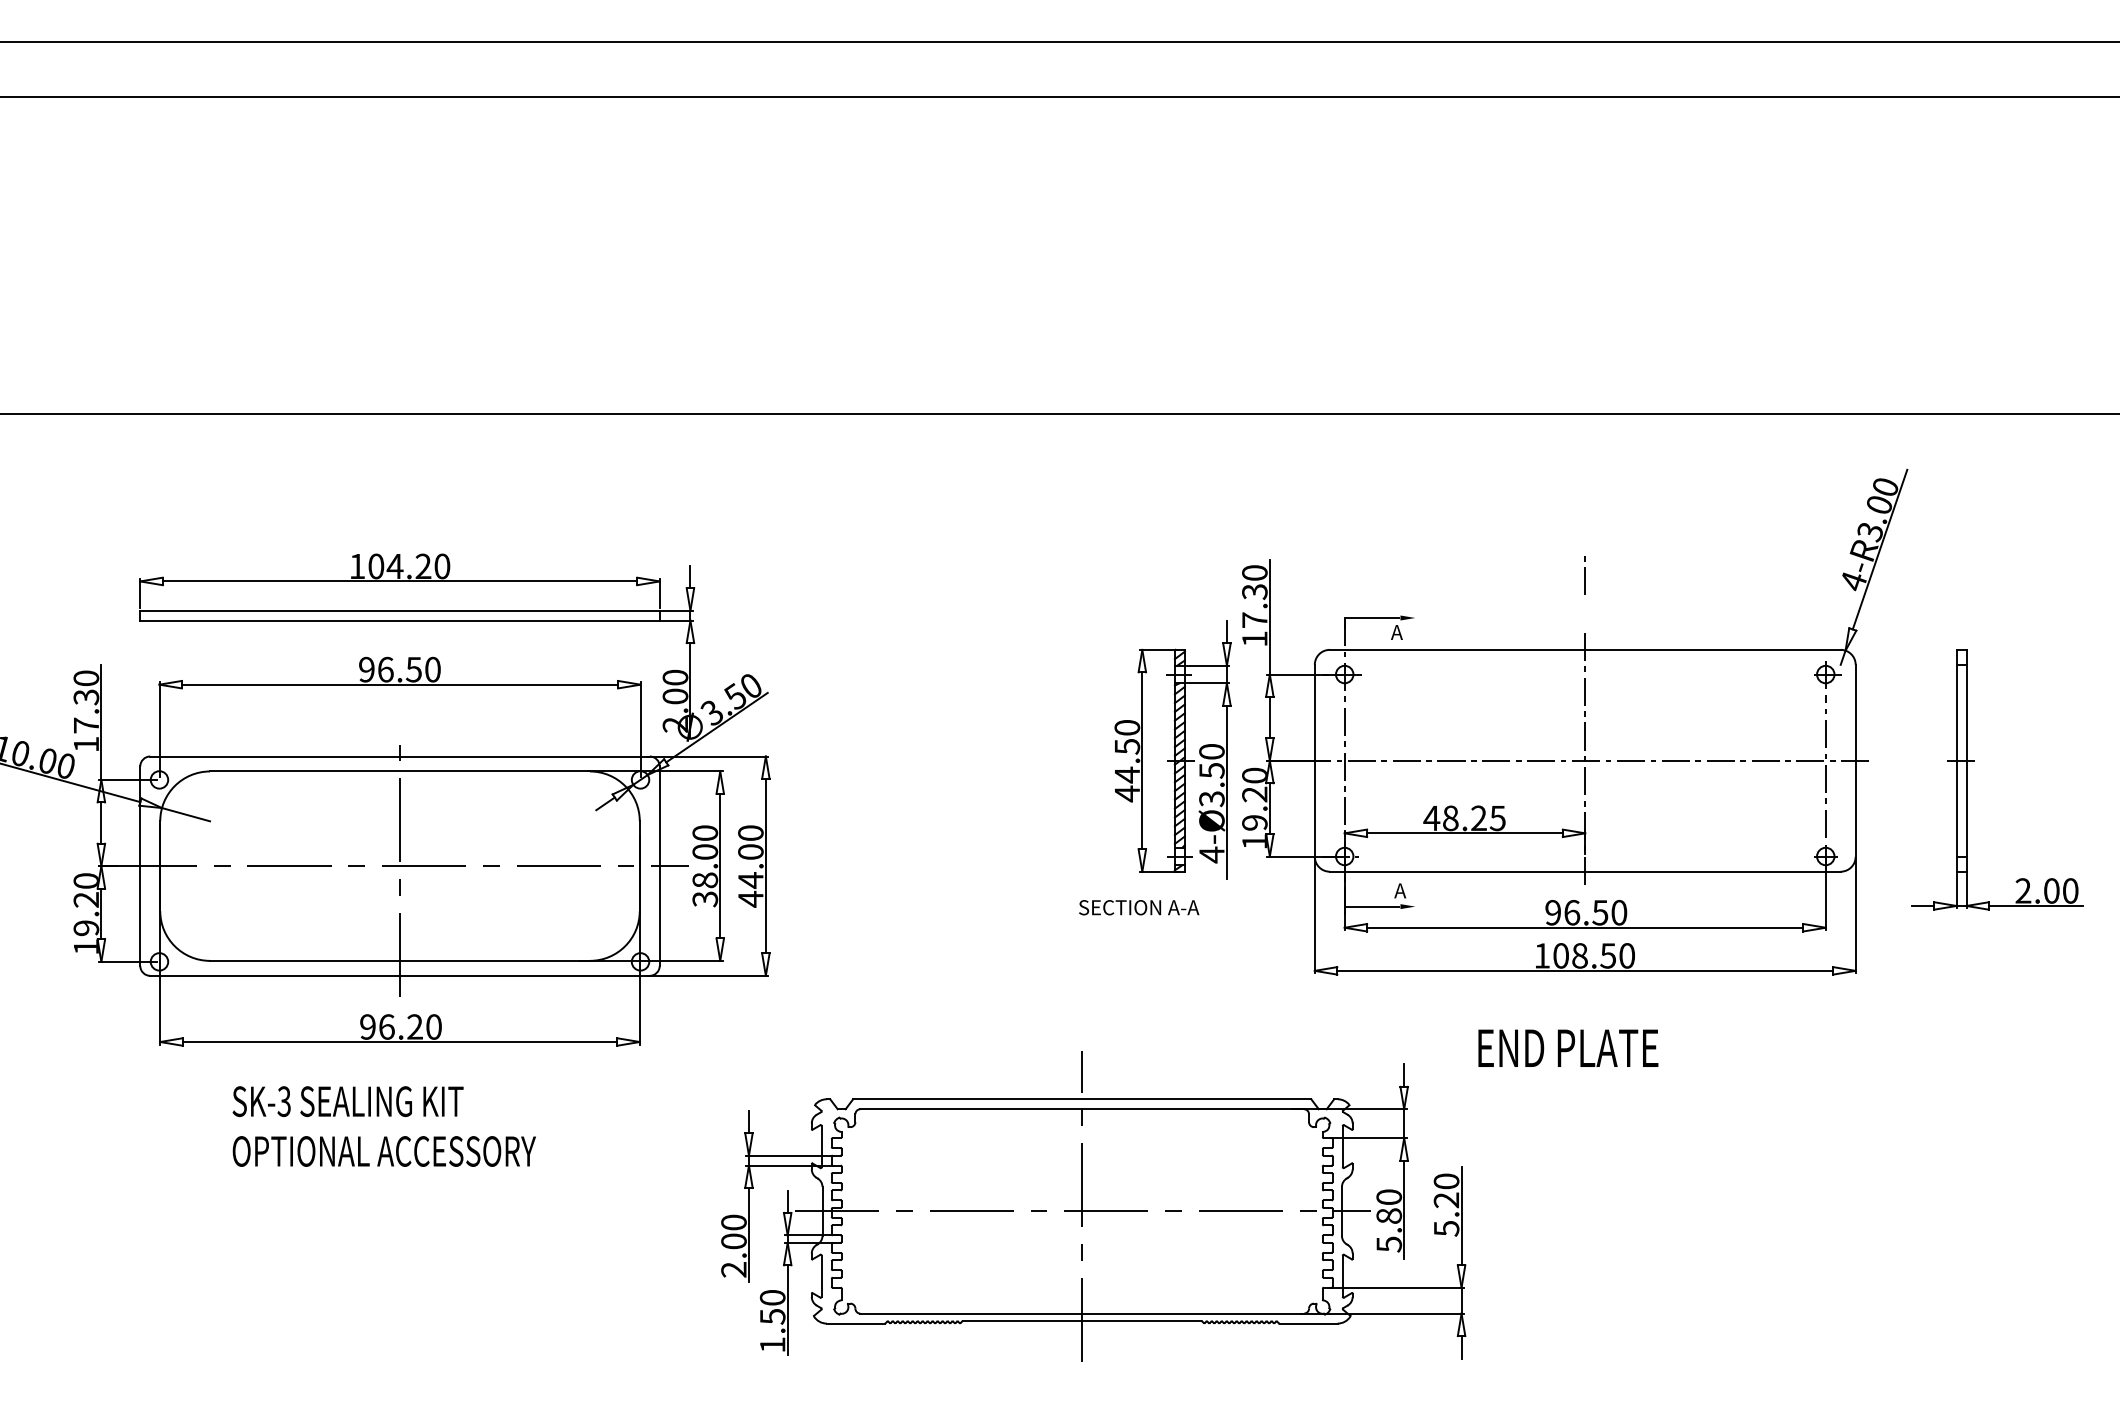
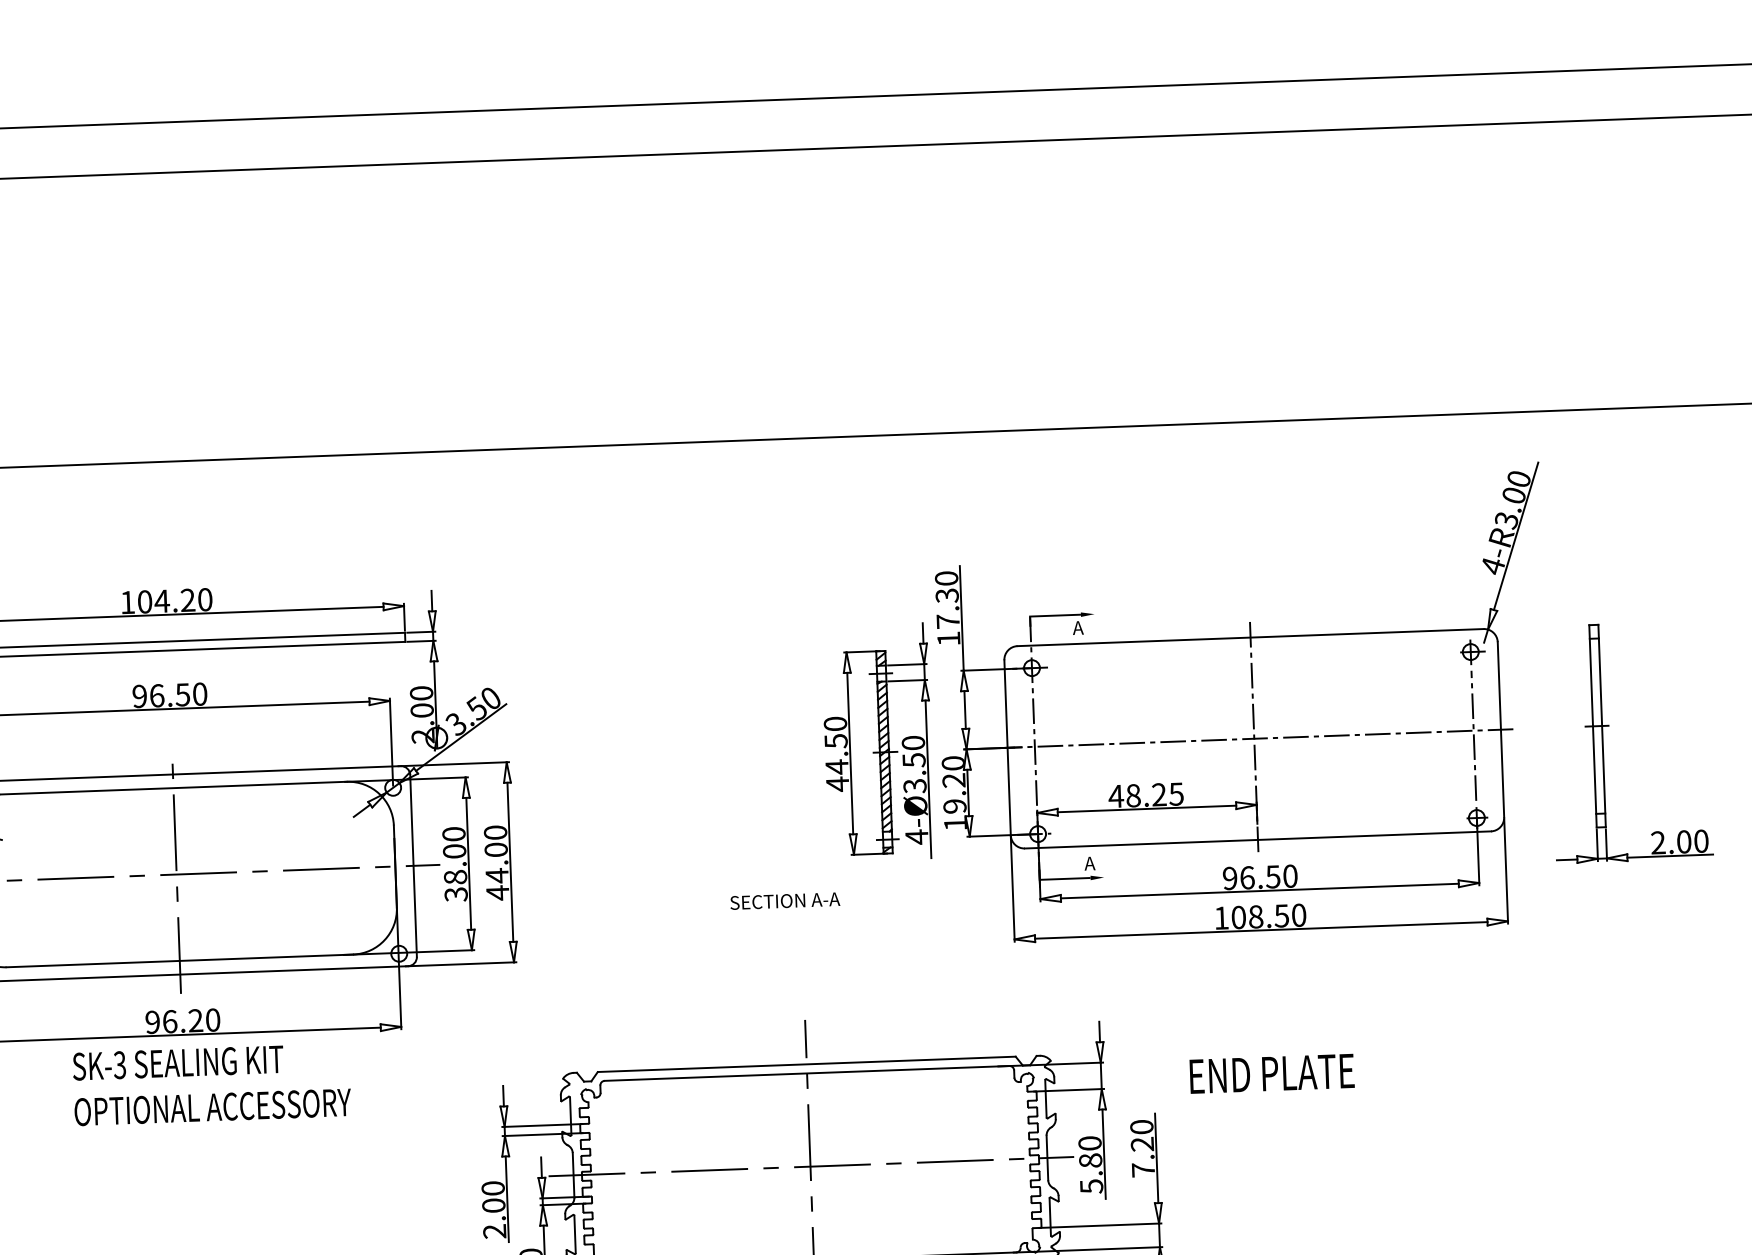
line: (1584, 575) -> (1247, 569), removed
text: (1139, 907) -> (785, 900), moved
text: (1568, 1047) -> (1272, 1073), moved
text: (383, 1126) -> (211, 1084), moved
text: (1446, 1228) -> (1143, 1170), 5.20 -> 7.20

